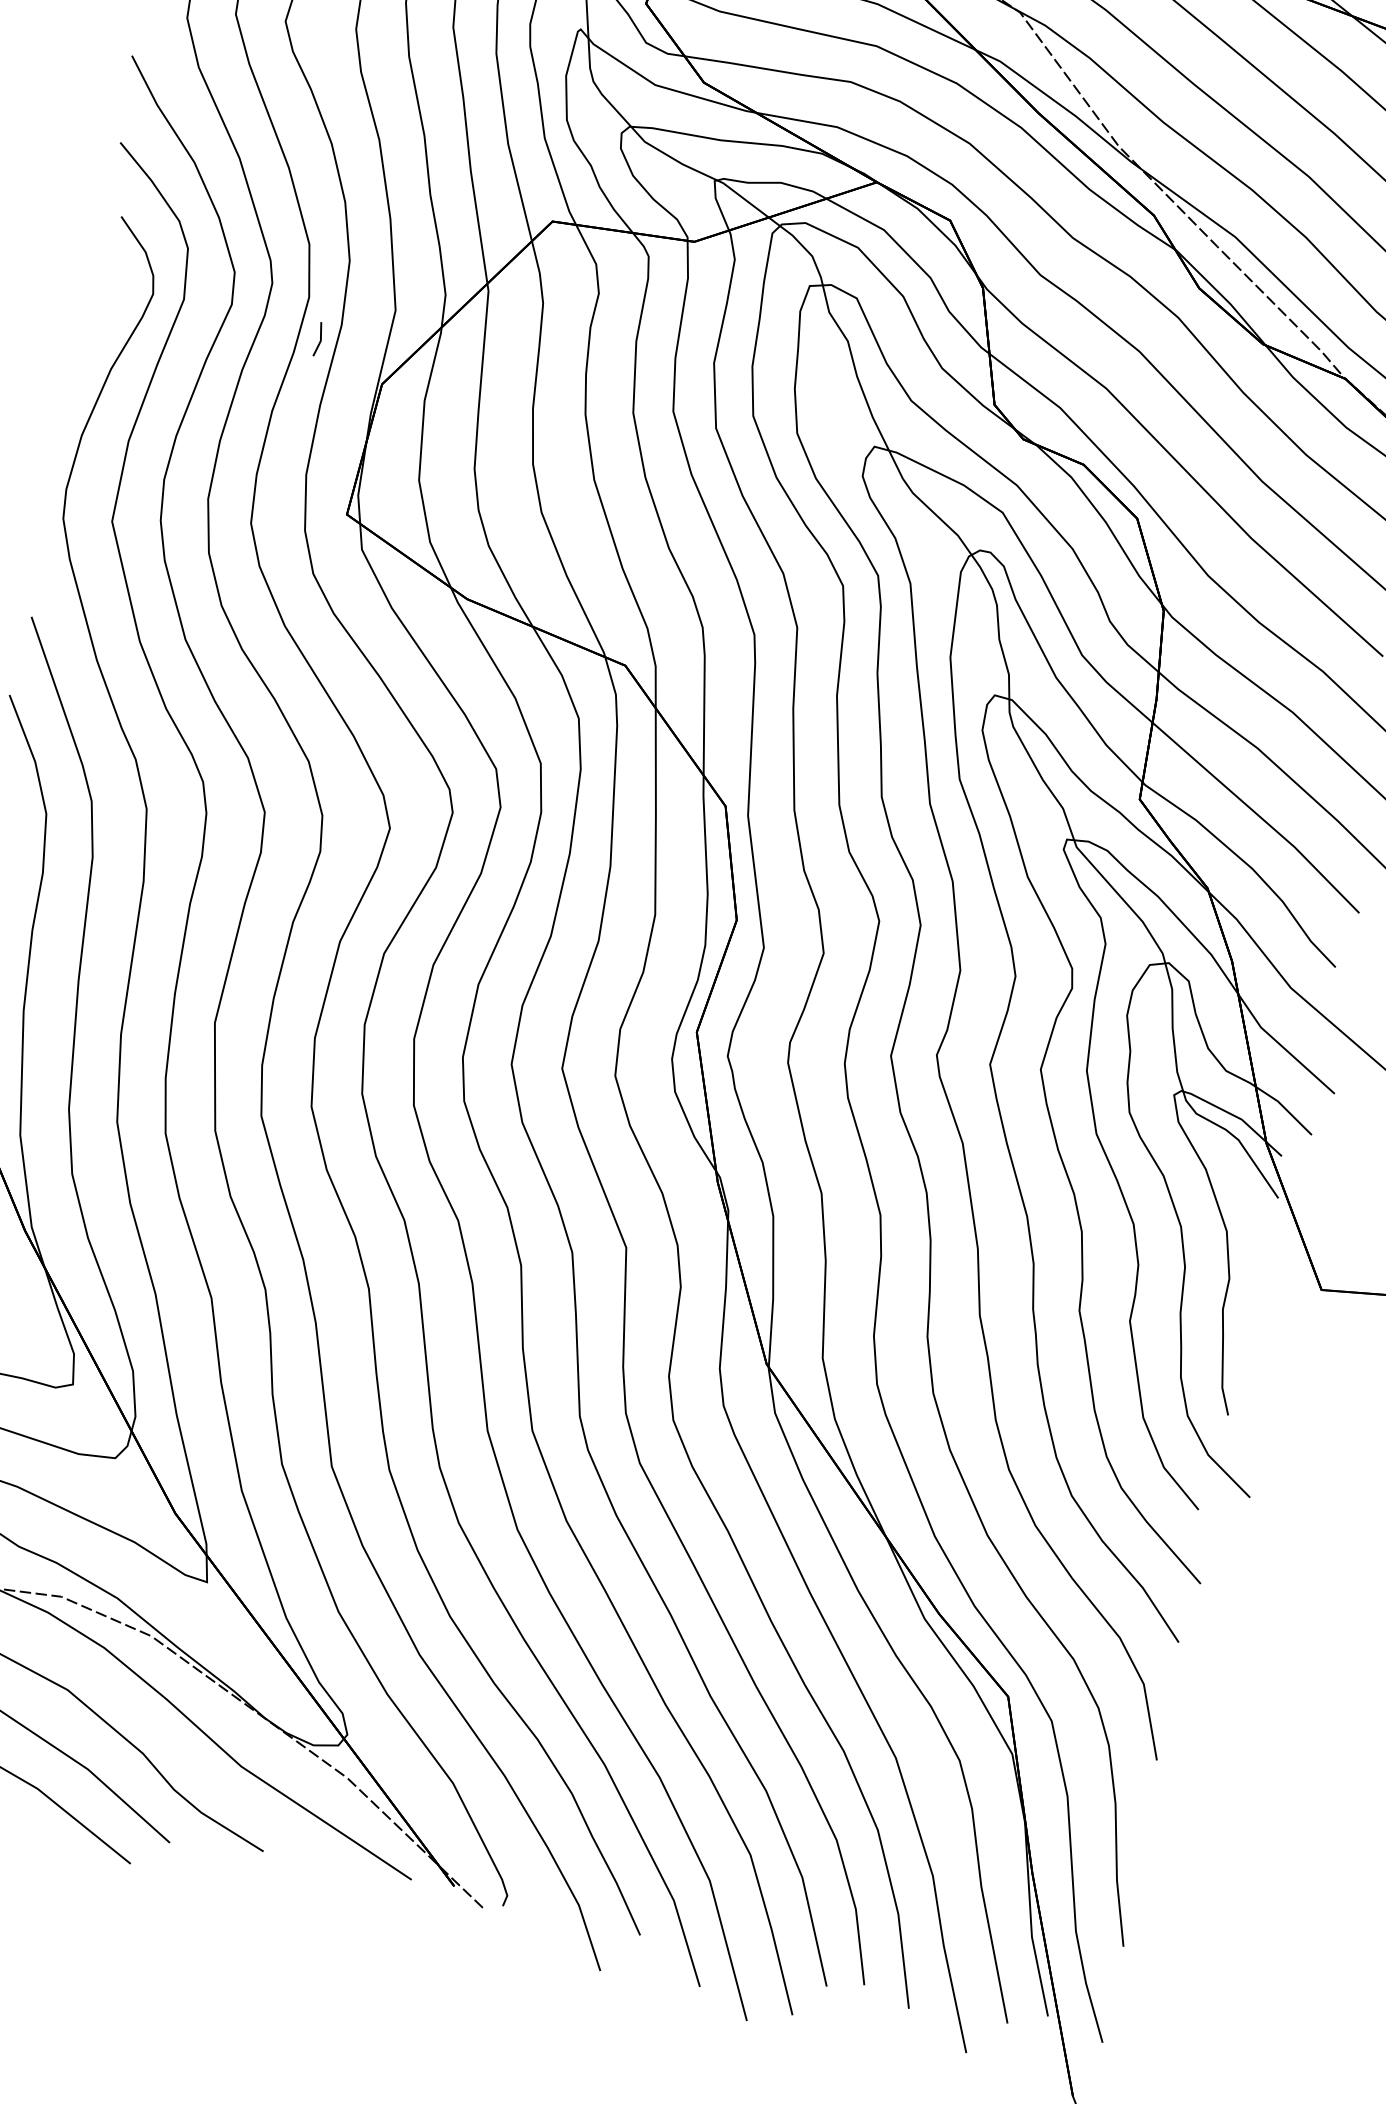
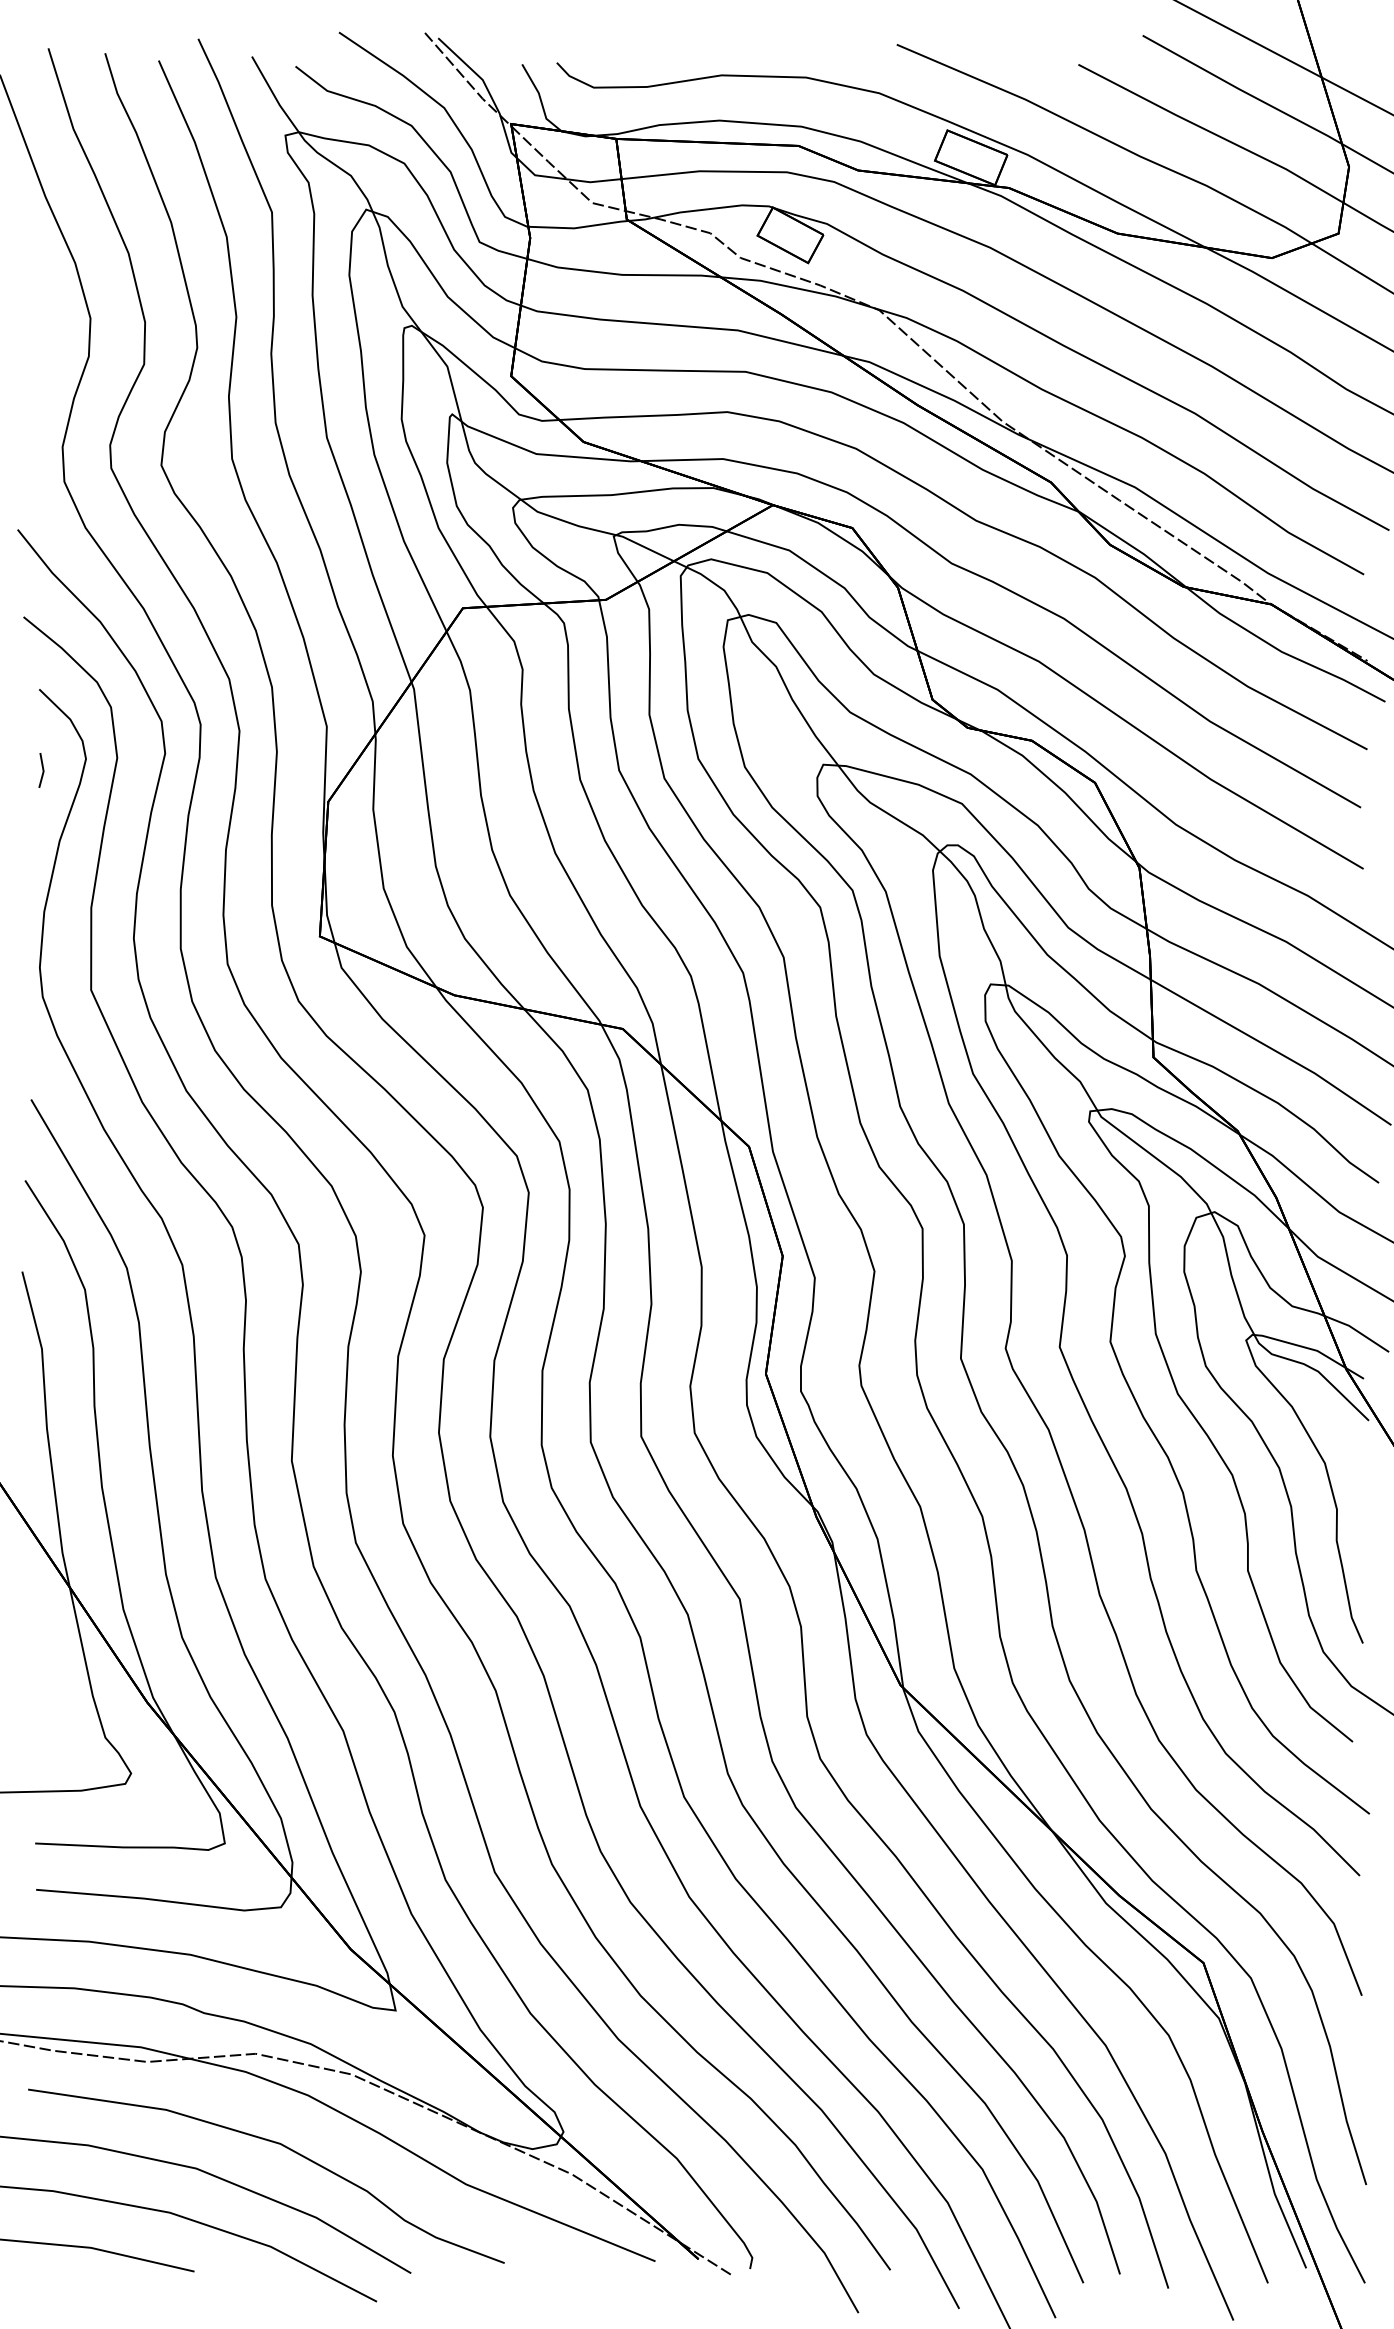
line: (319, 339) -> (42, 770), moved

